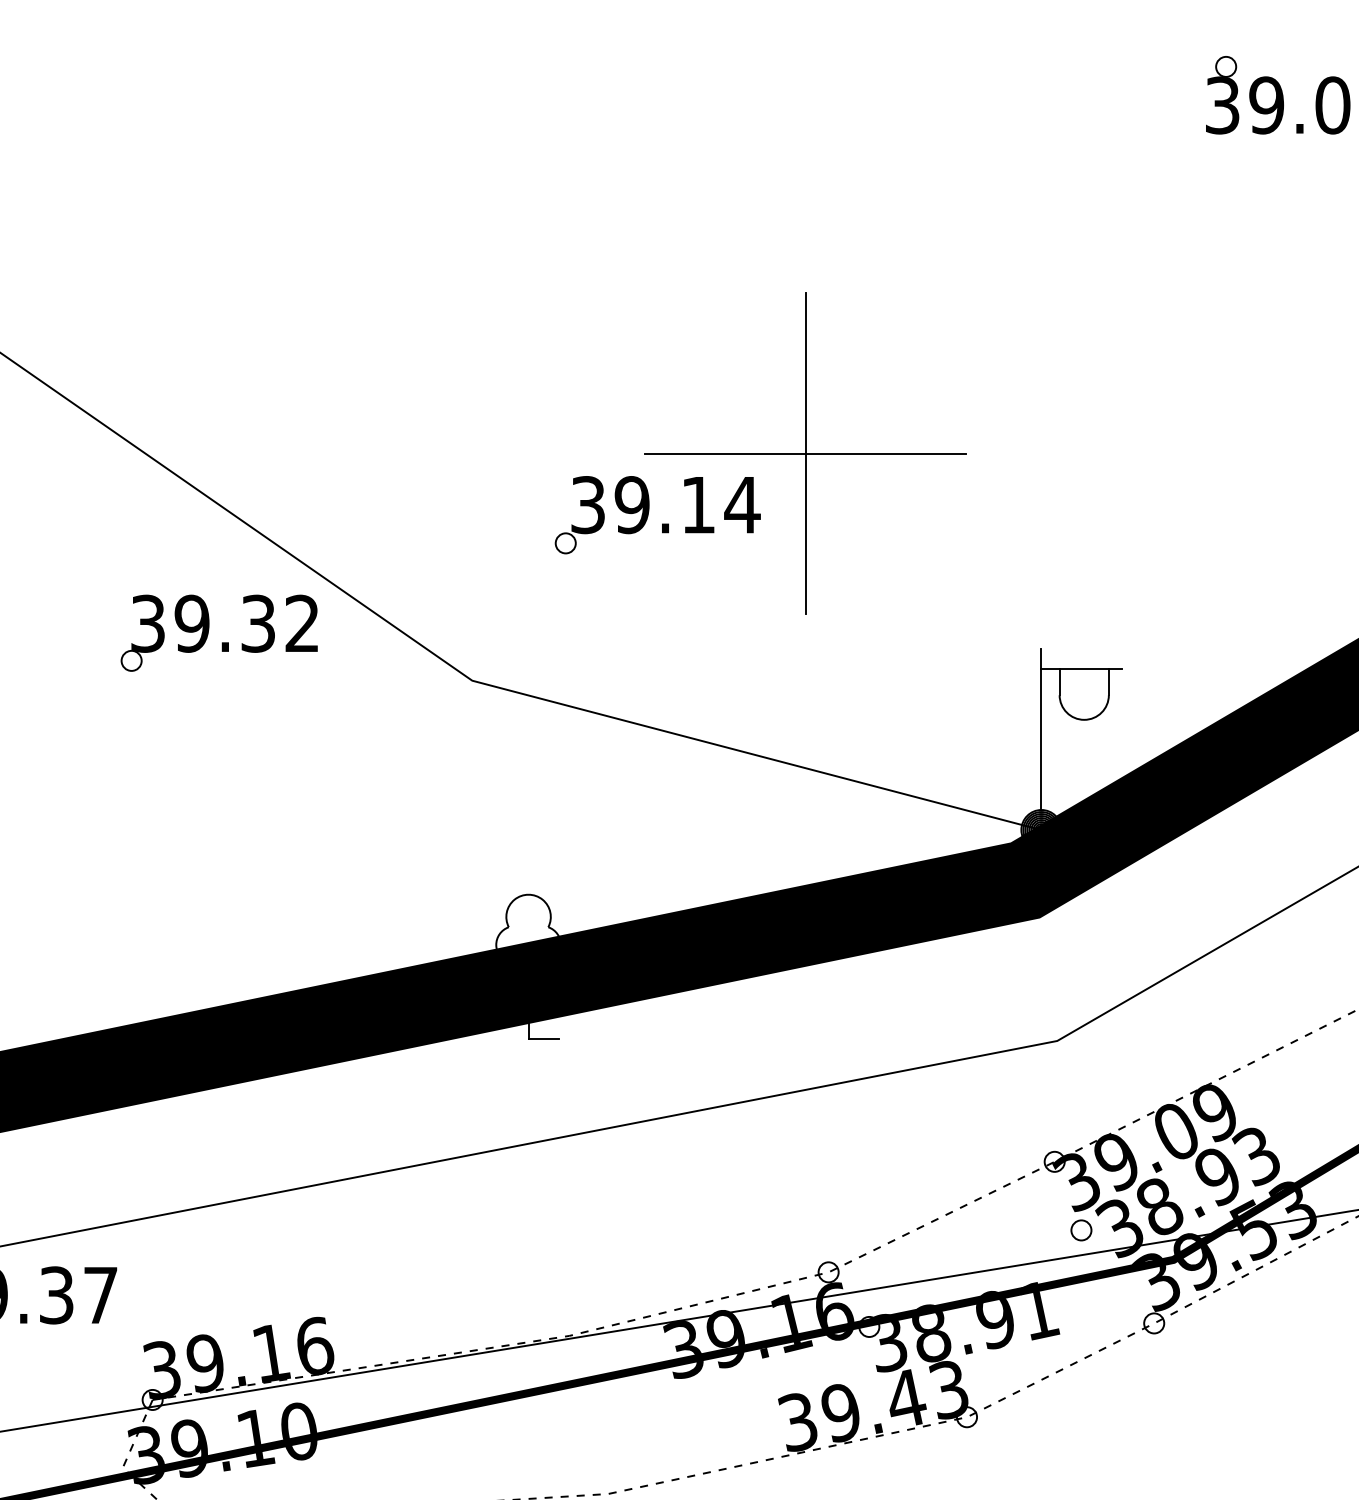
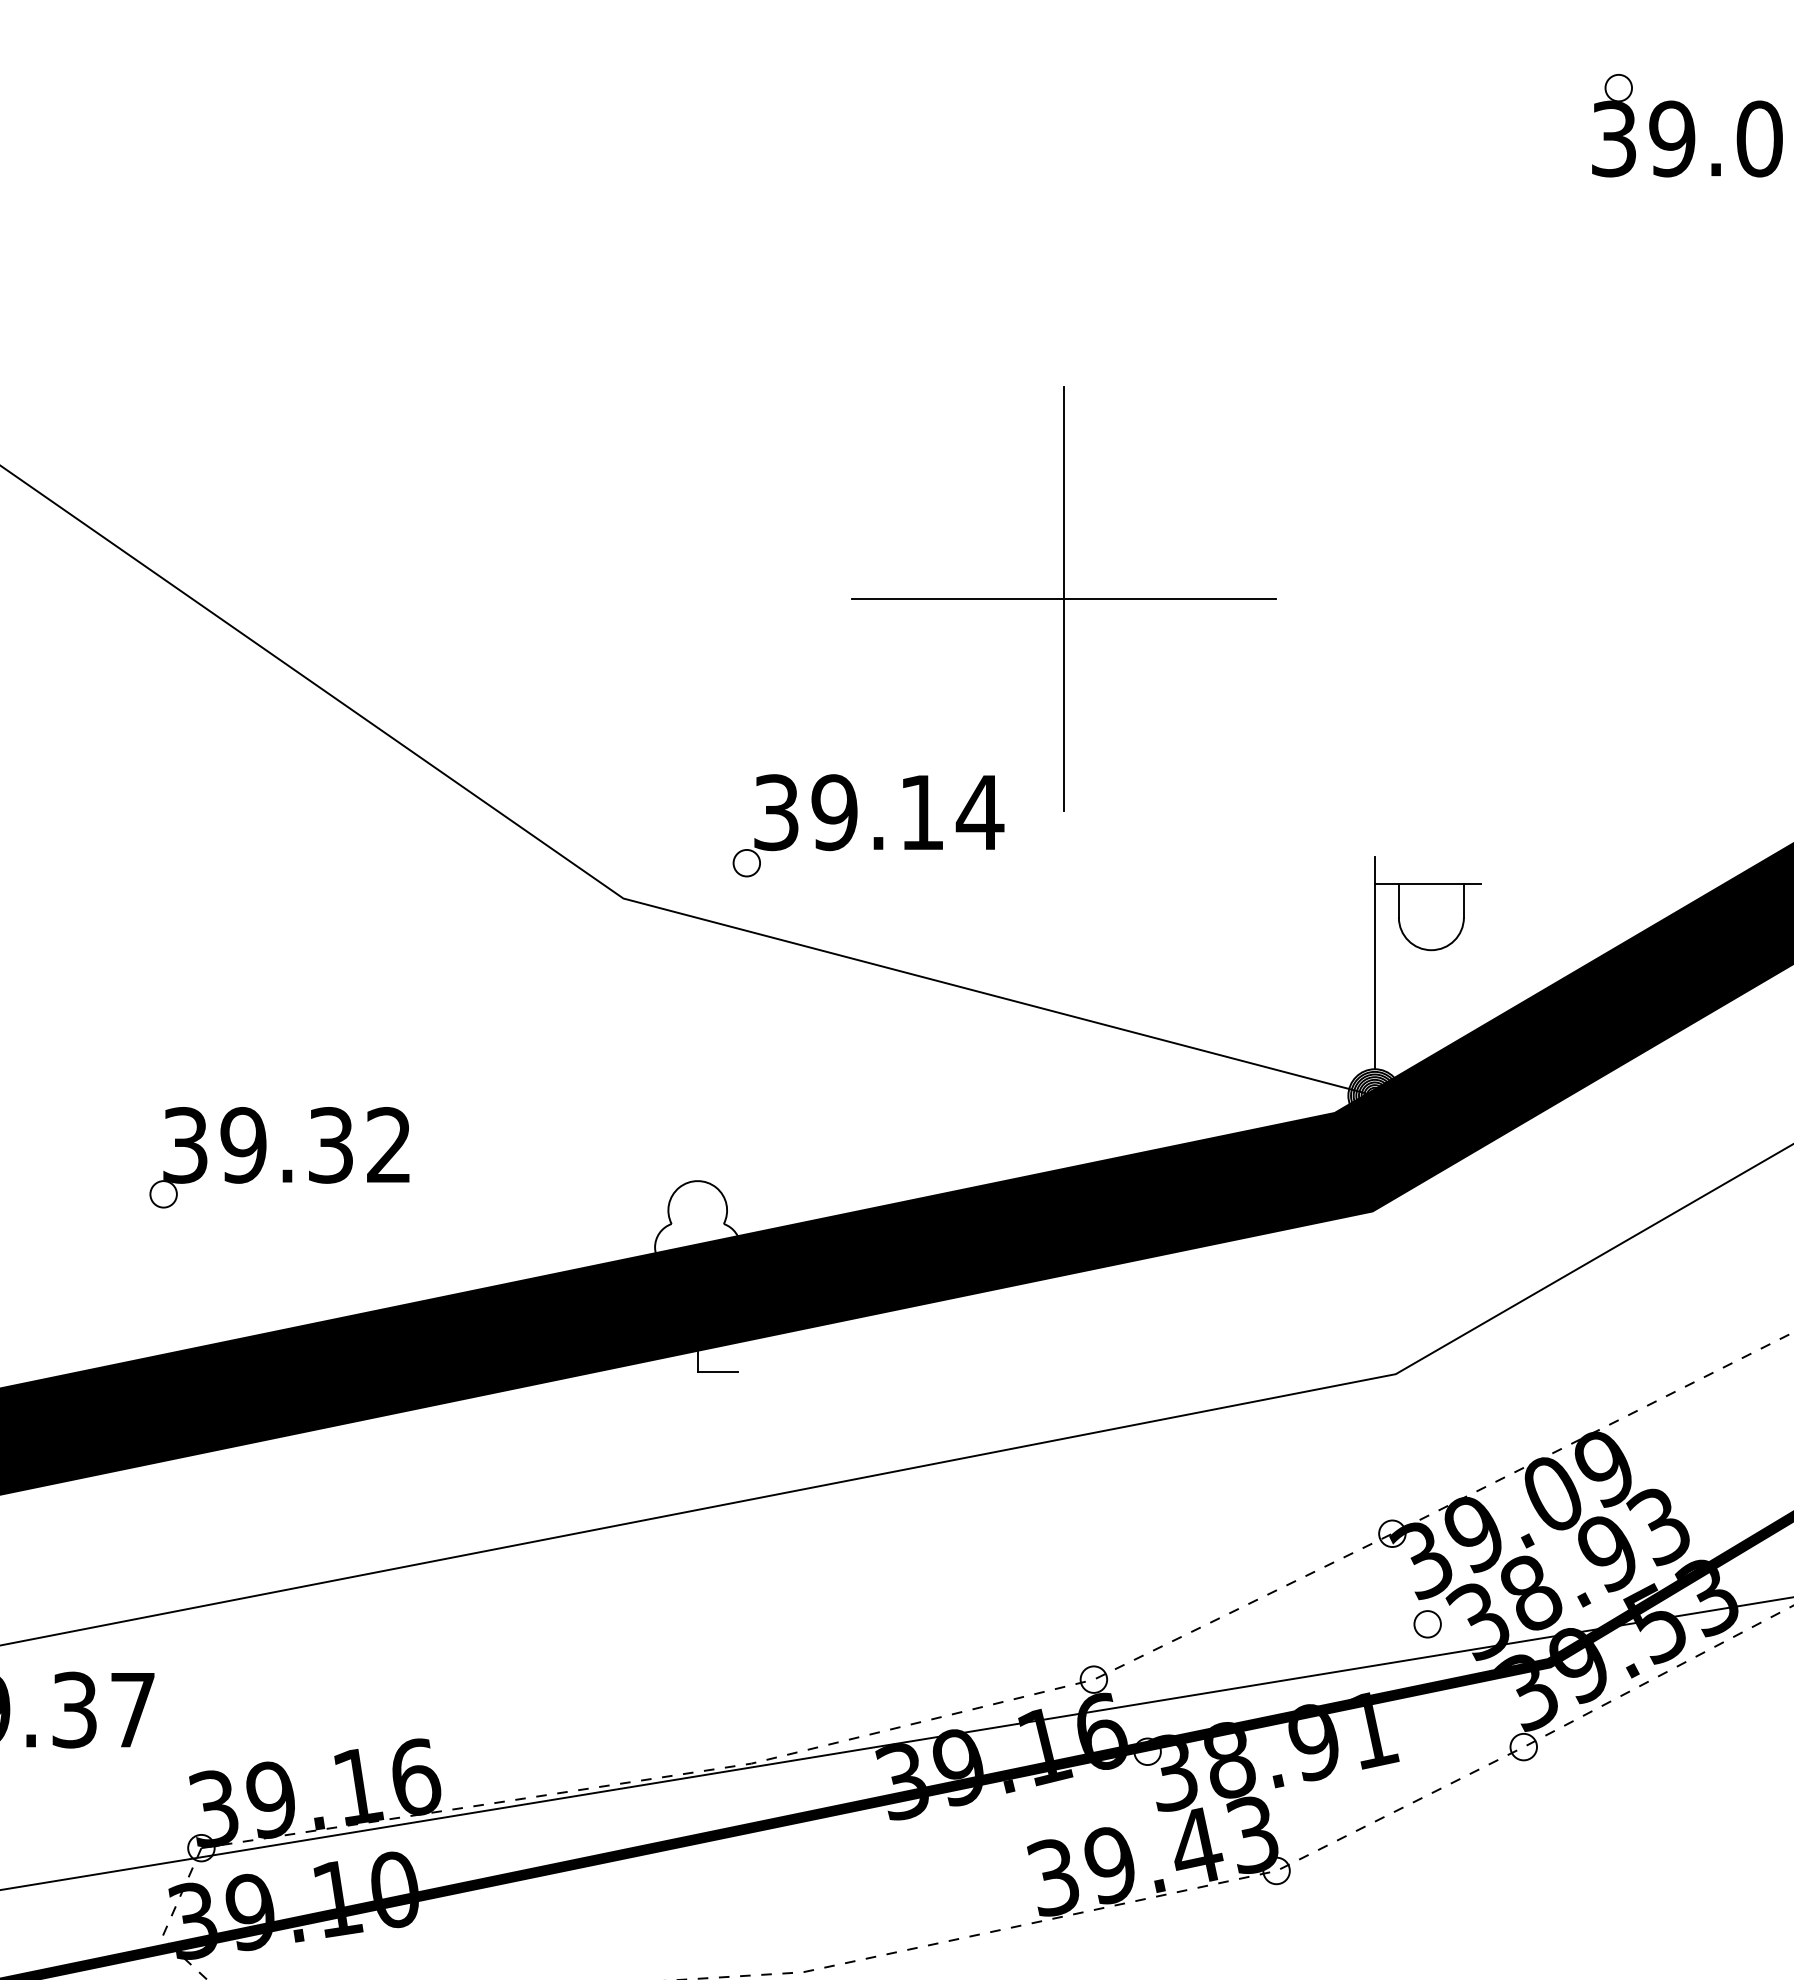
part: (648, 514) -> (856, 825), moved
part: (222, 642) -> (283, 1169), moved

